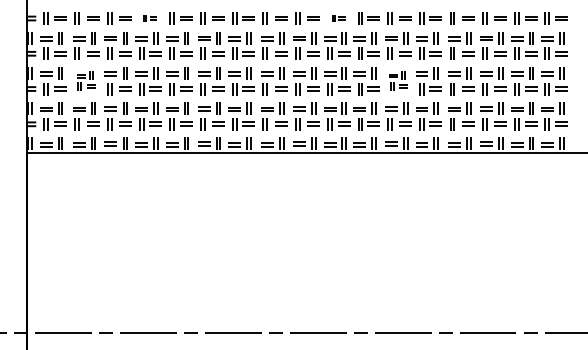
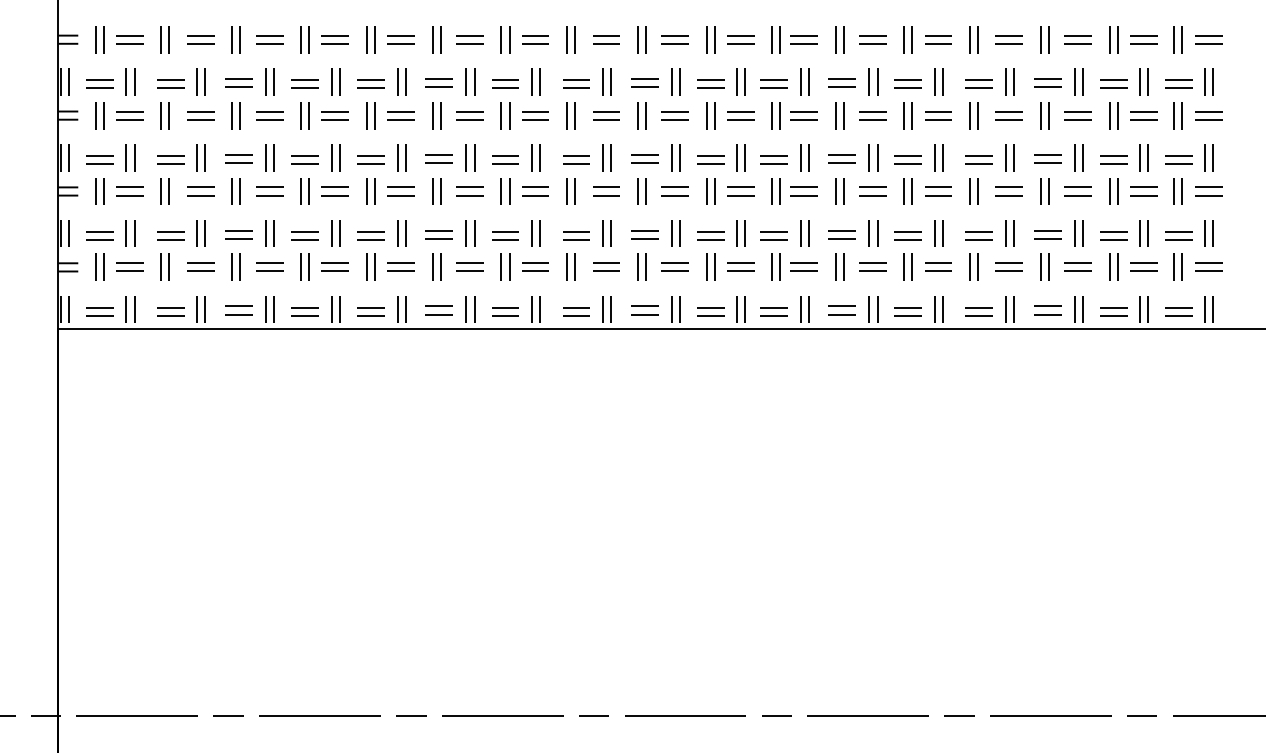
part: (150, 18) -> (324, 39), size x1.67
part: (338, 18) -> (728, 39), size x1.67
part: (86, 81) -> (186, 175), size x1.43
part: (398, 81) -> (857, 175), size x1.43

